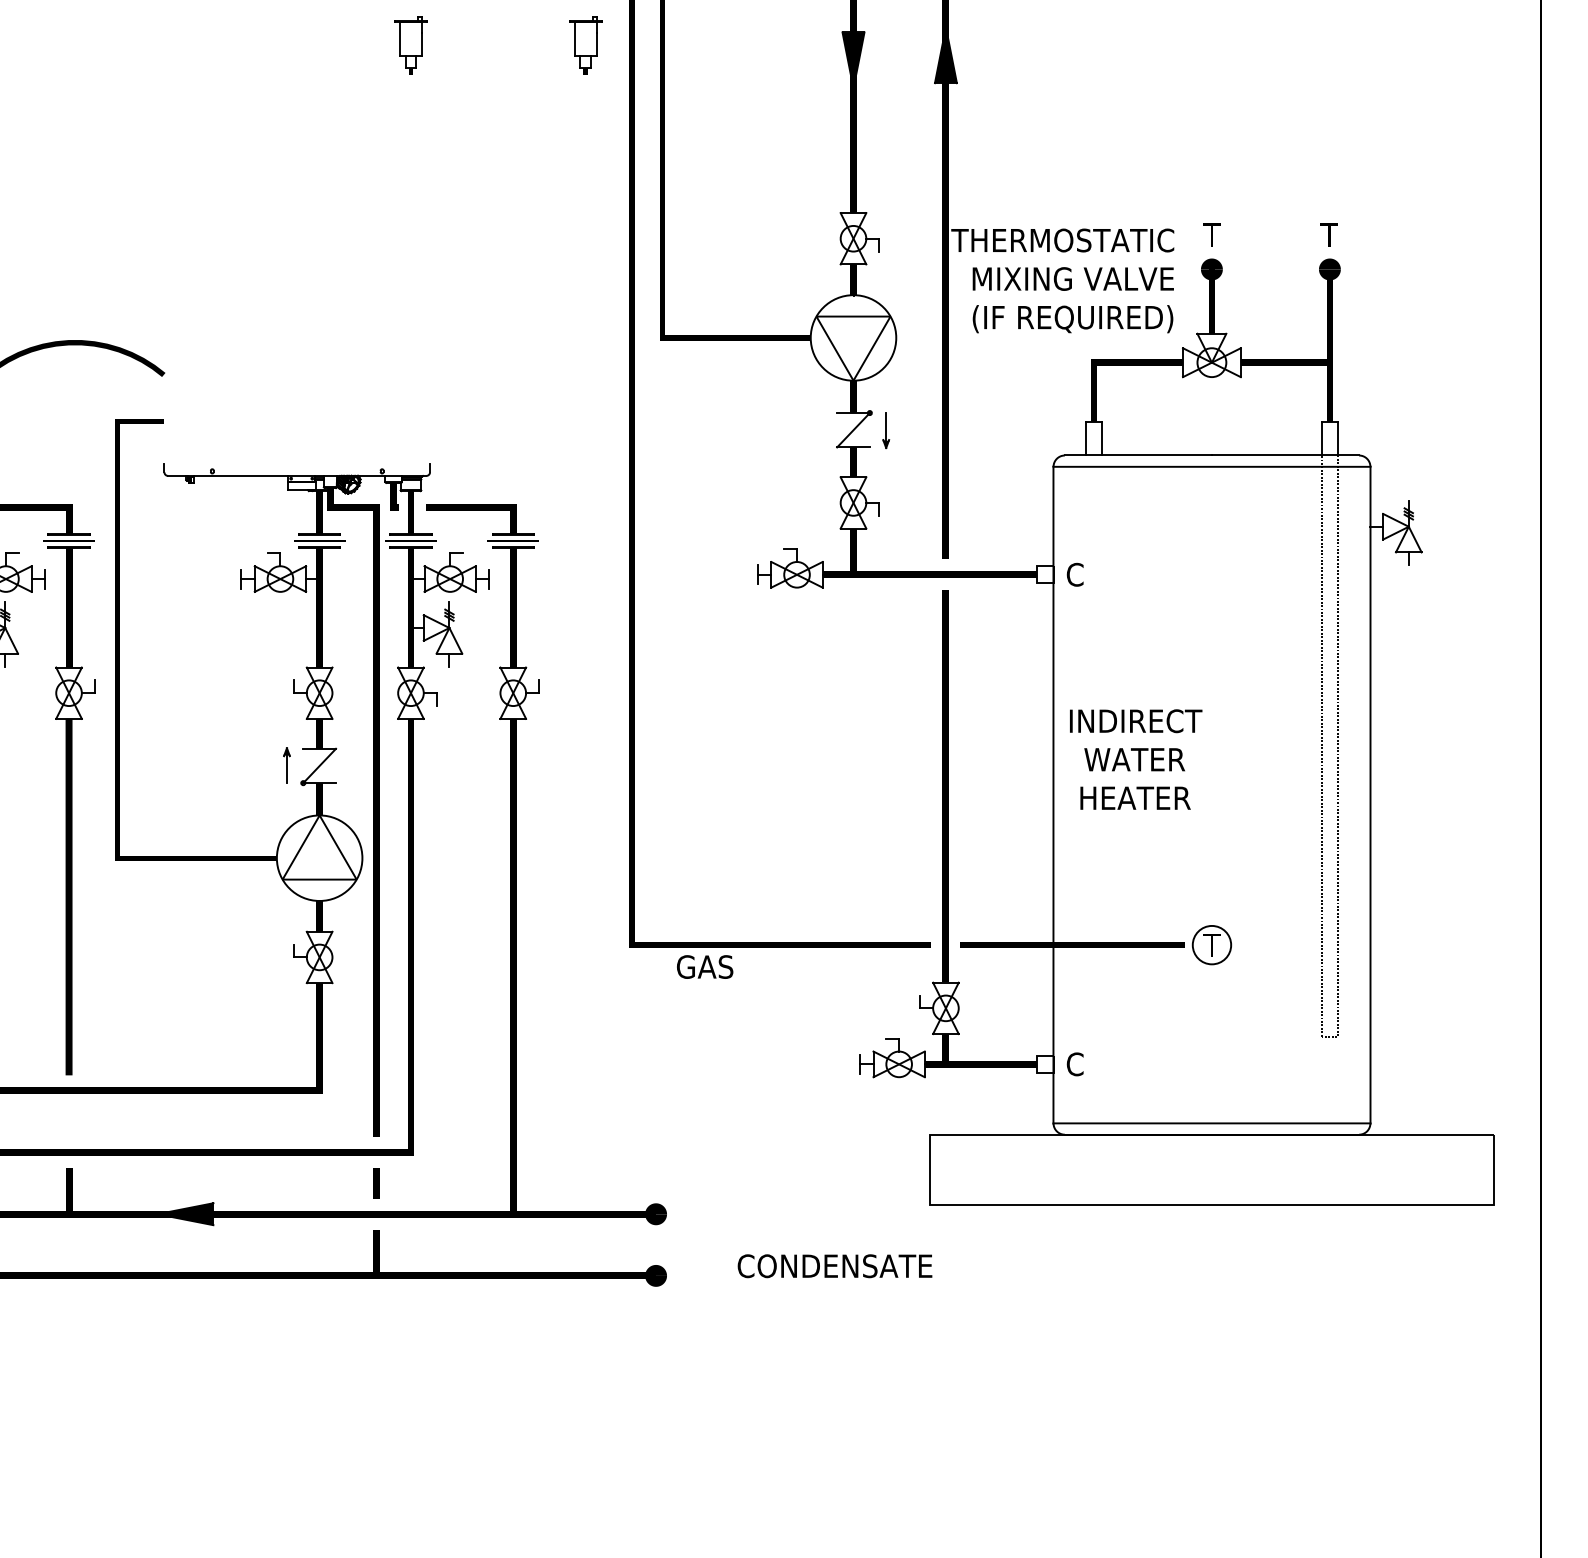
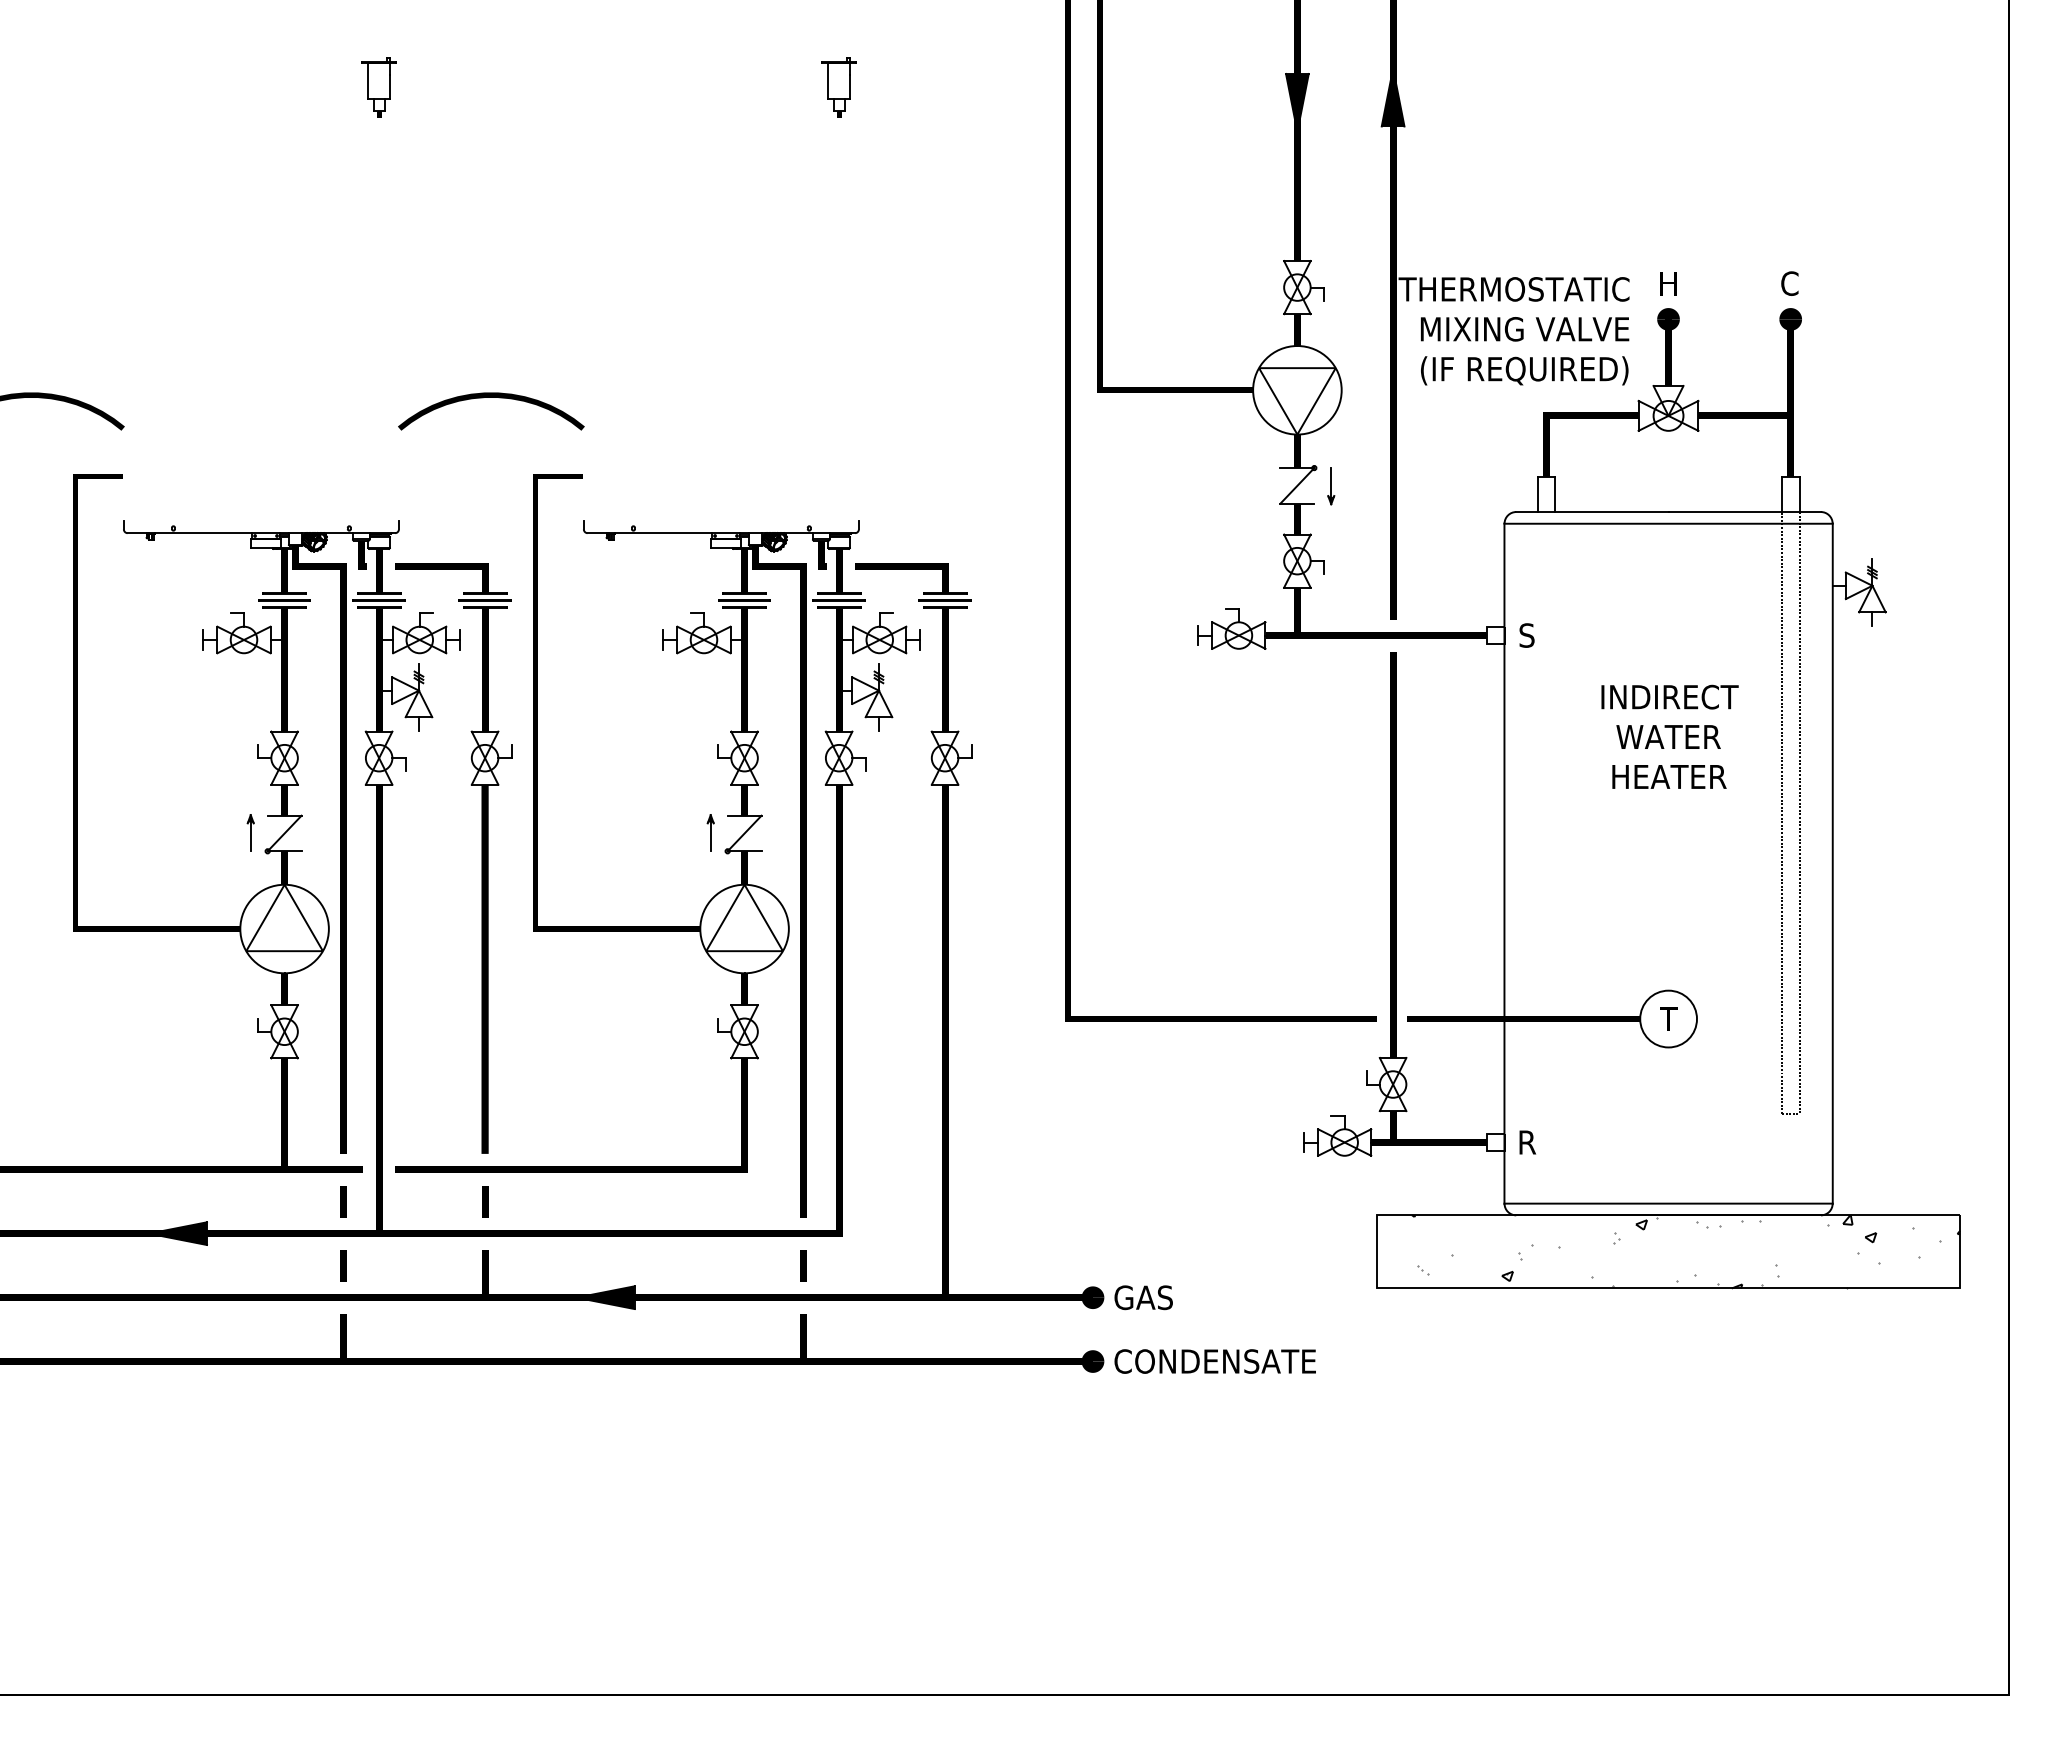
part: (585, 45) -> (1019, 87), removed
text: (1211, 234) -> (1668, 283), T -> H
text: (1328, 234) -> (1789, 283), T -> C
text: (1074, 574) -> (1526, 635), C -> S
text: (1135, 759) -> (1669, 736), moved
circle: (1211, 944) -> (1668, 1018), size x1.43
text: (704, 966) -> (1143, 1297), moved
text: (1075, 1064) -> (1527, 1142), C -> R
line: (69, 1121) -> (485, 1201), added
hatch: (1229, 1169) -> (1686, 1251), added
text: (834, 1266) -> (1214, 1361), moved

